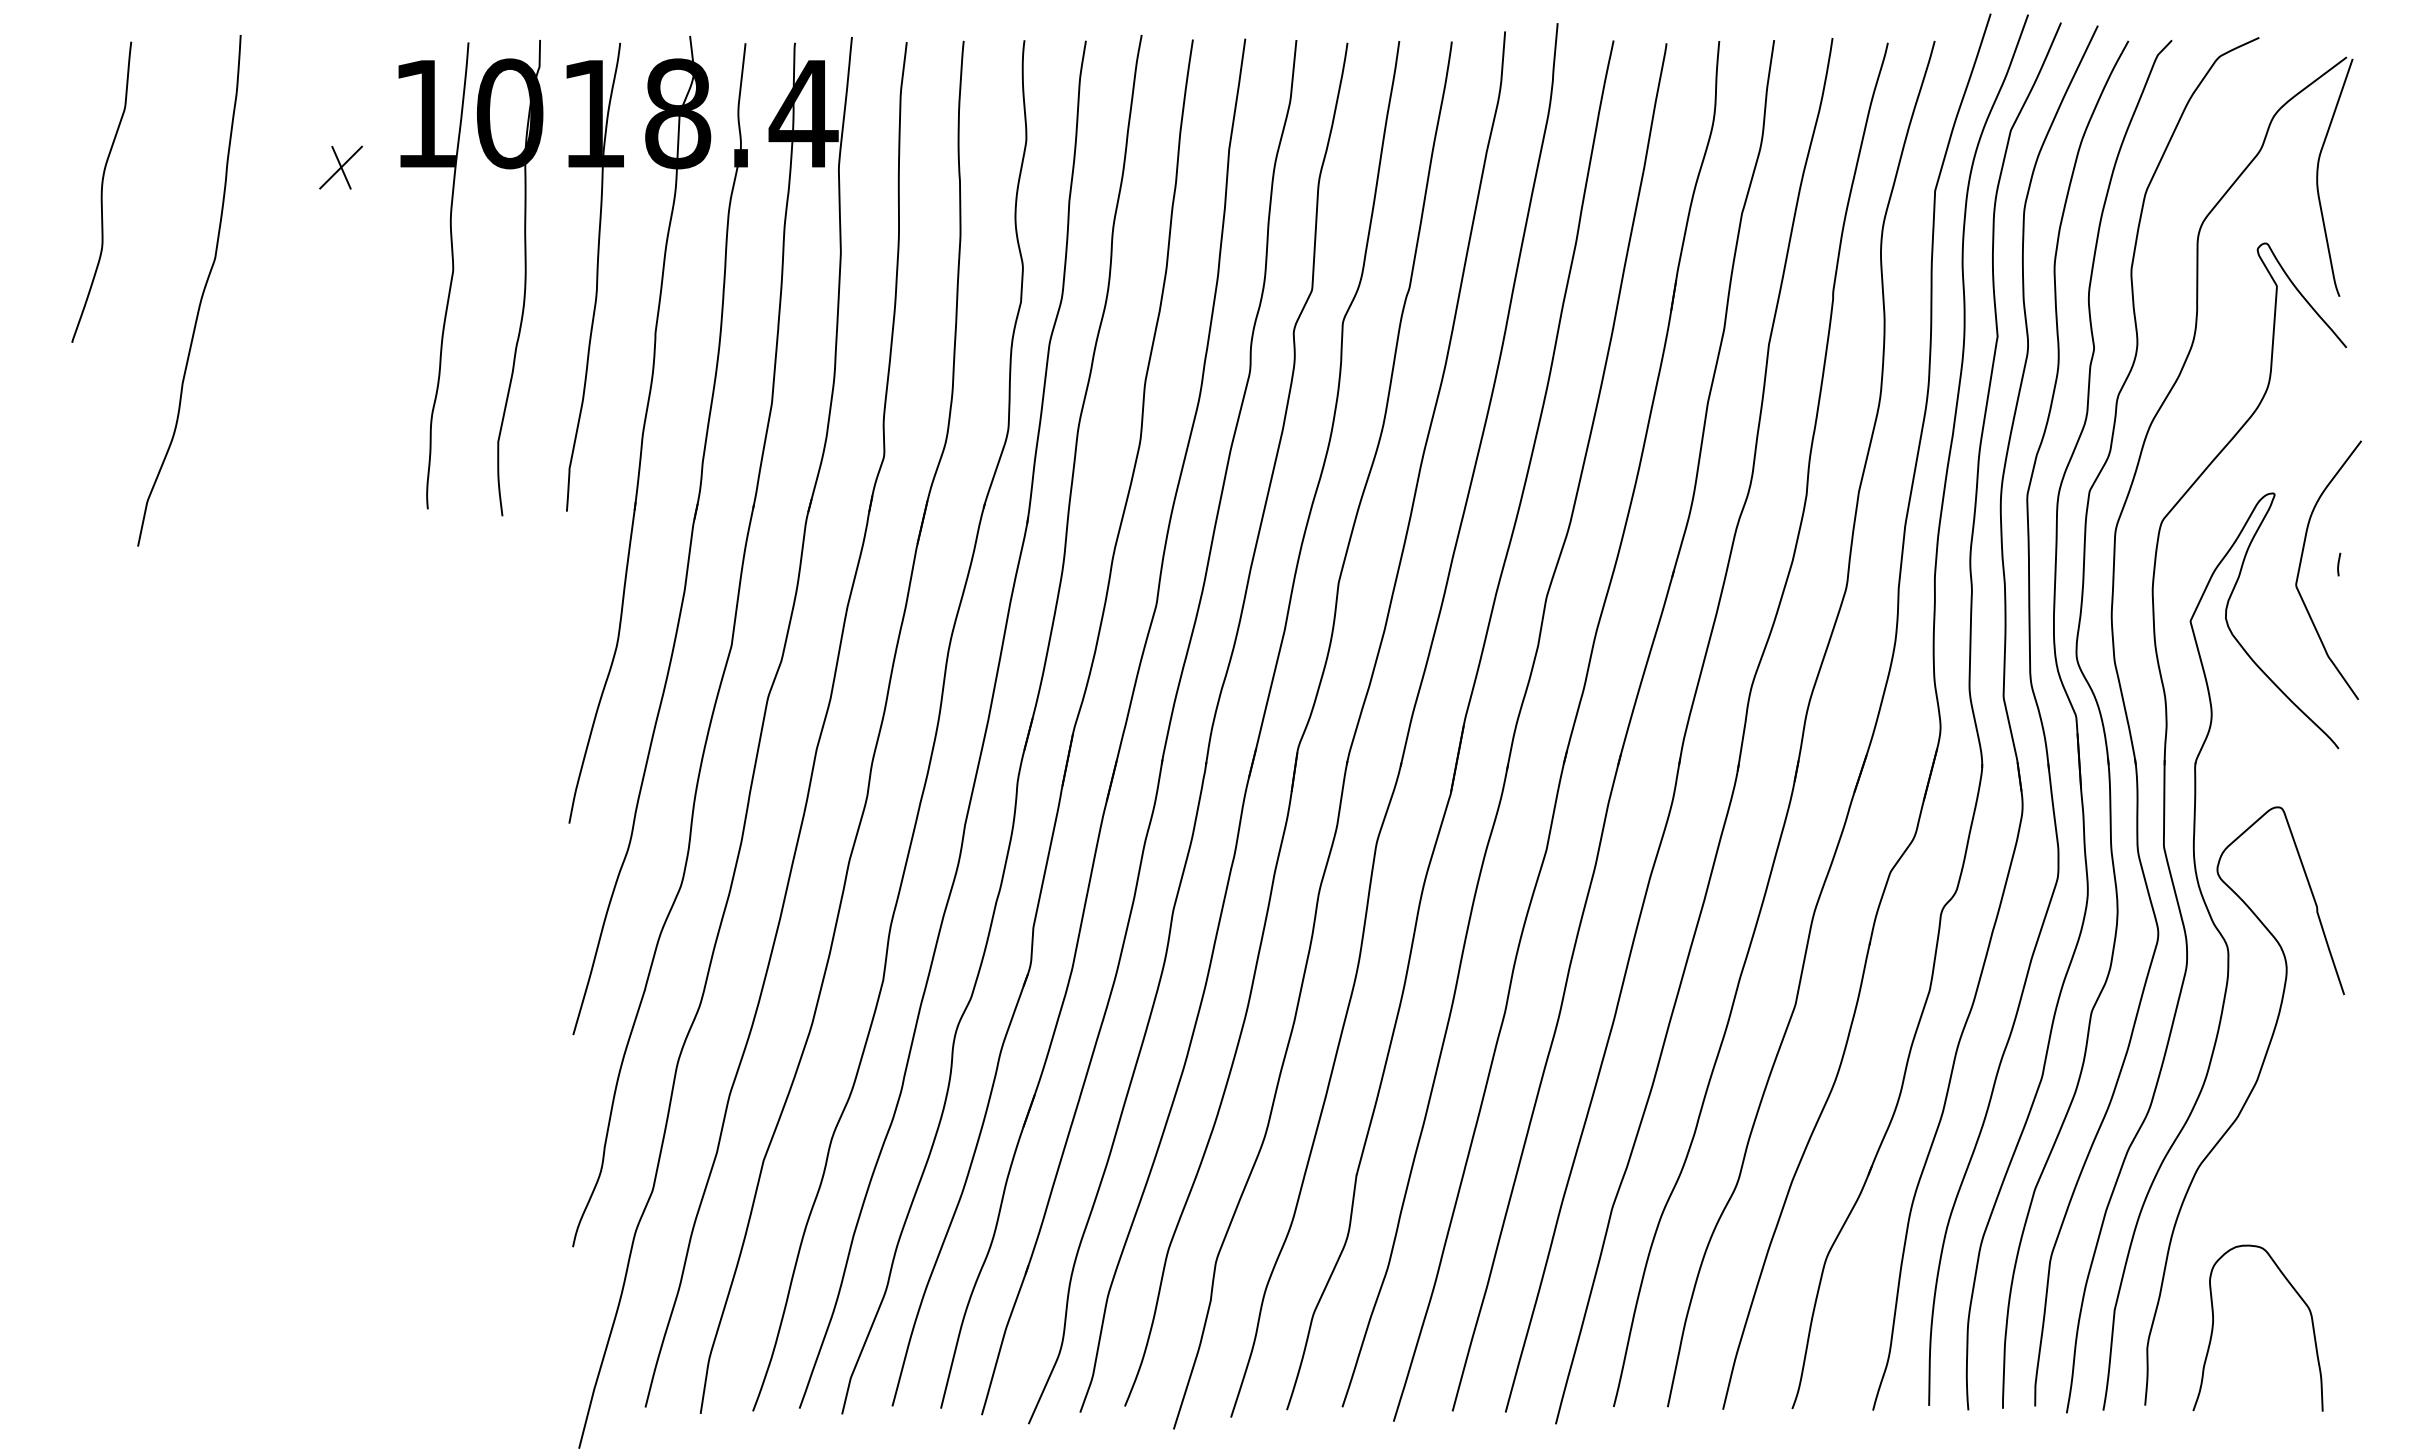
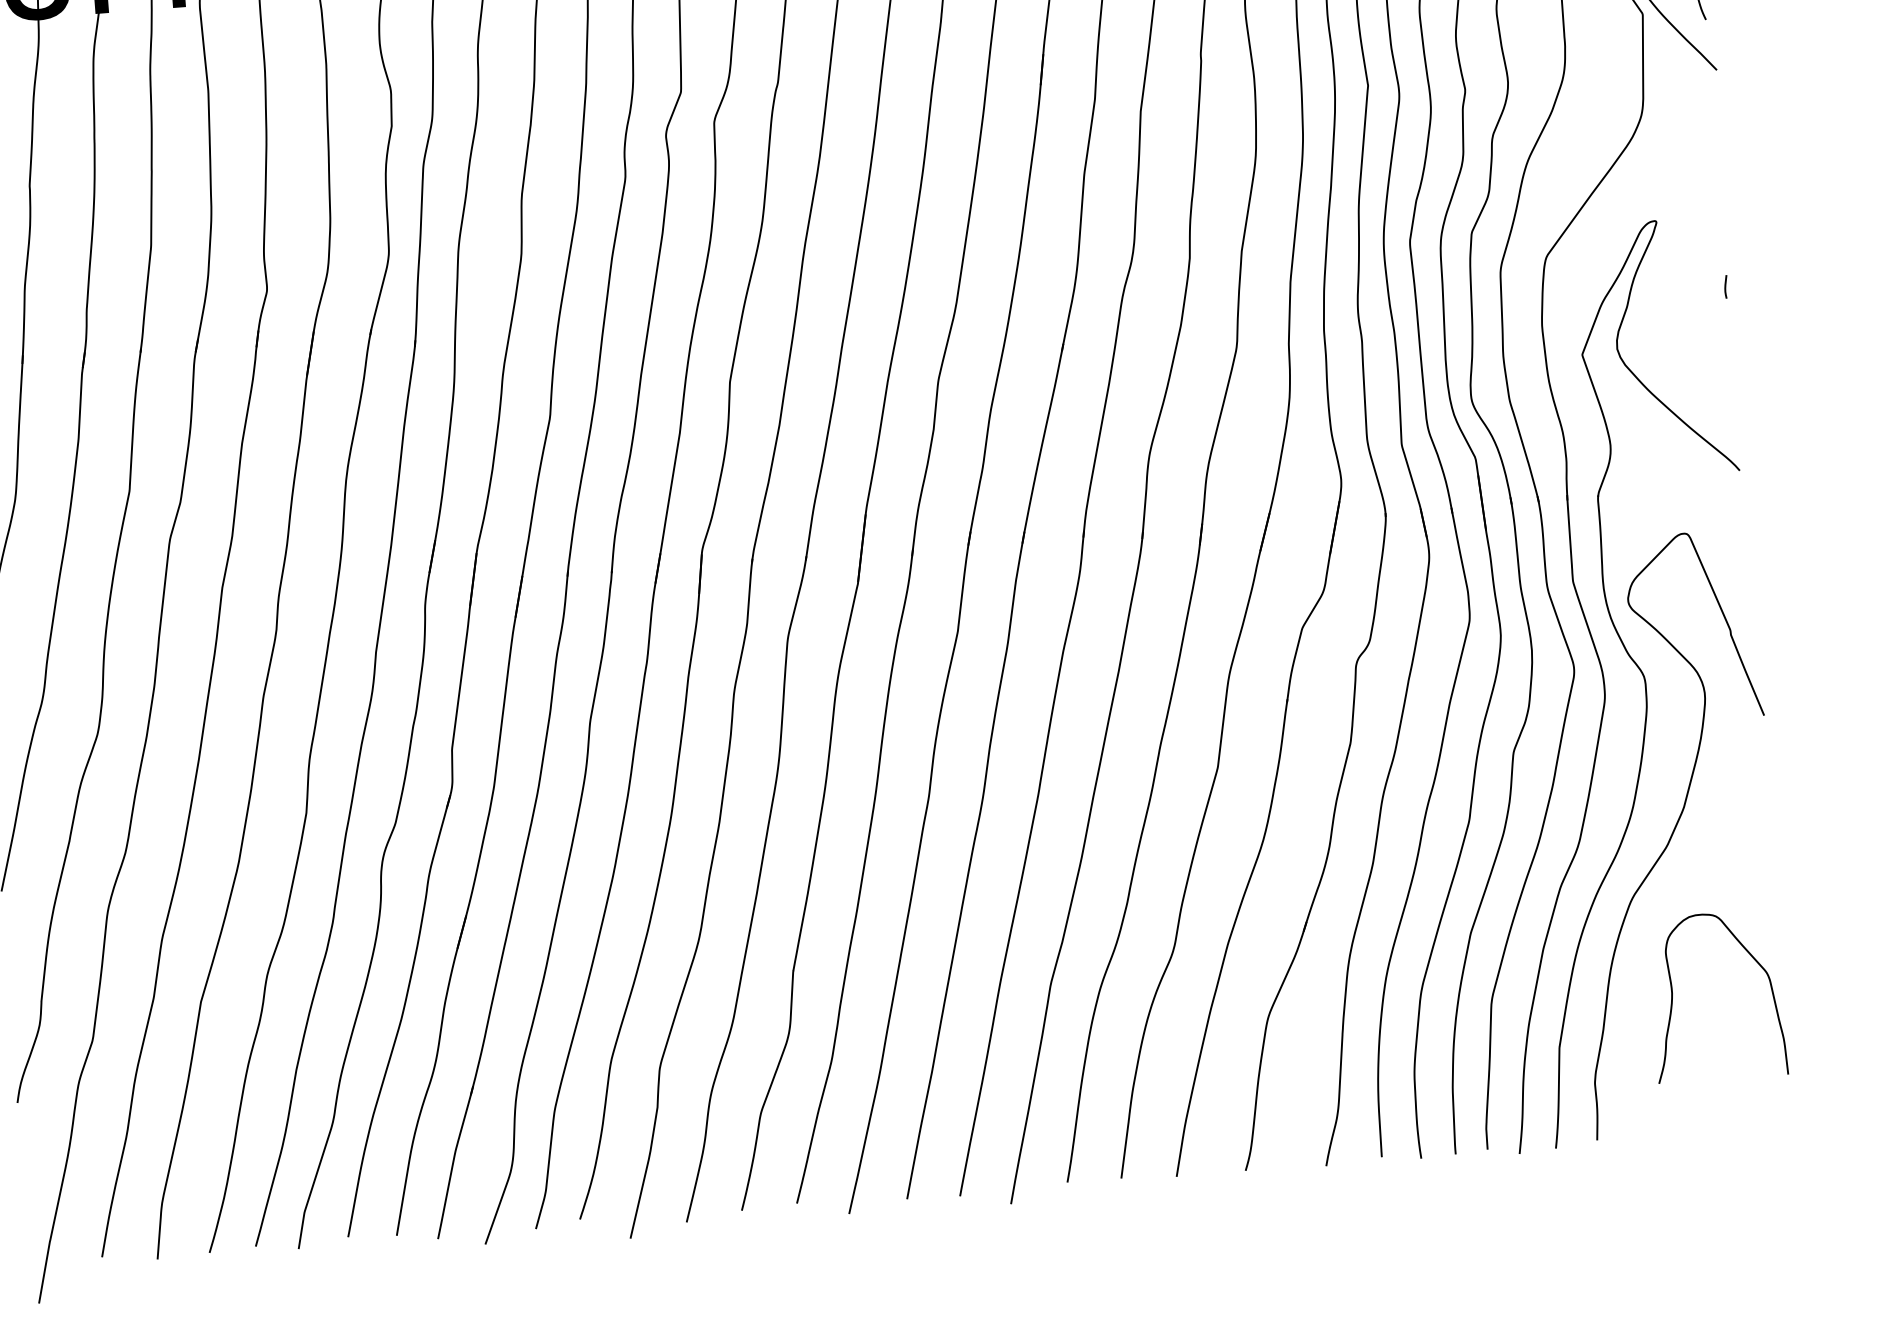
curve: (2301, 563) -> (1688, 288), removed
curve: (2213, 1327) -> (1672, 999), moved

